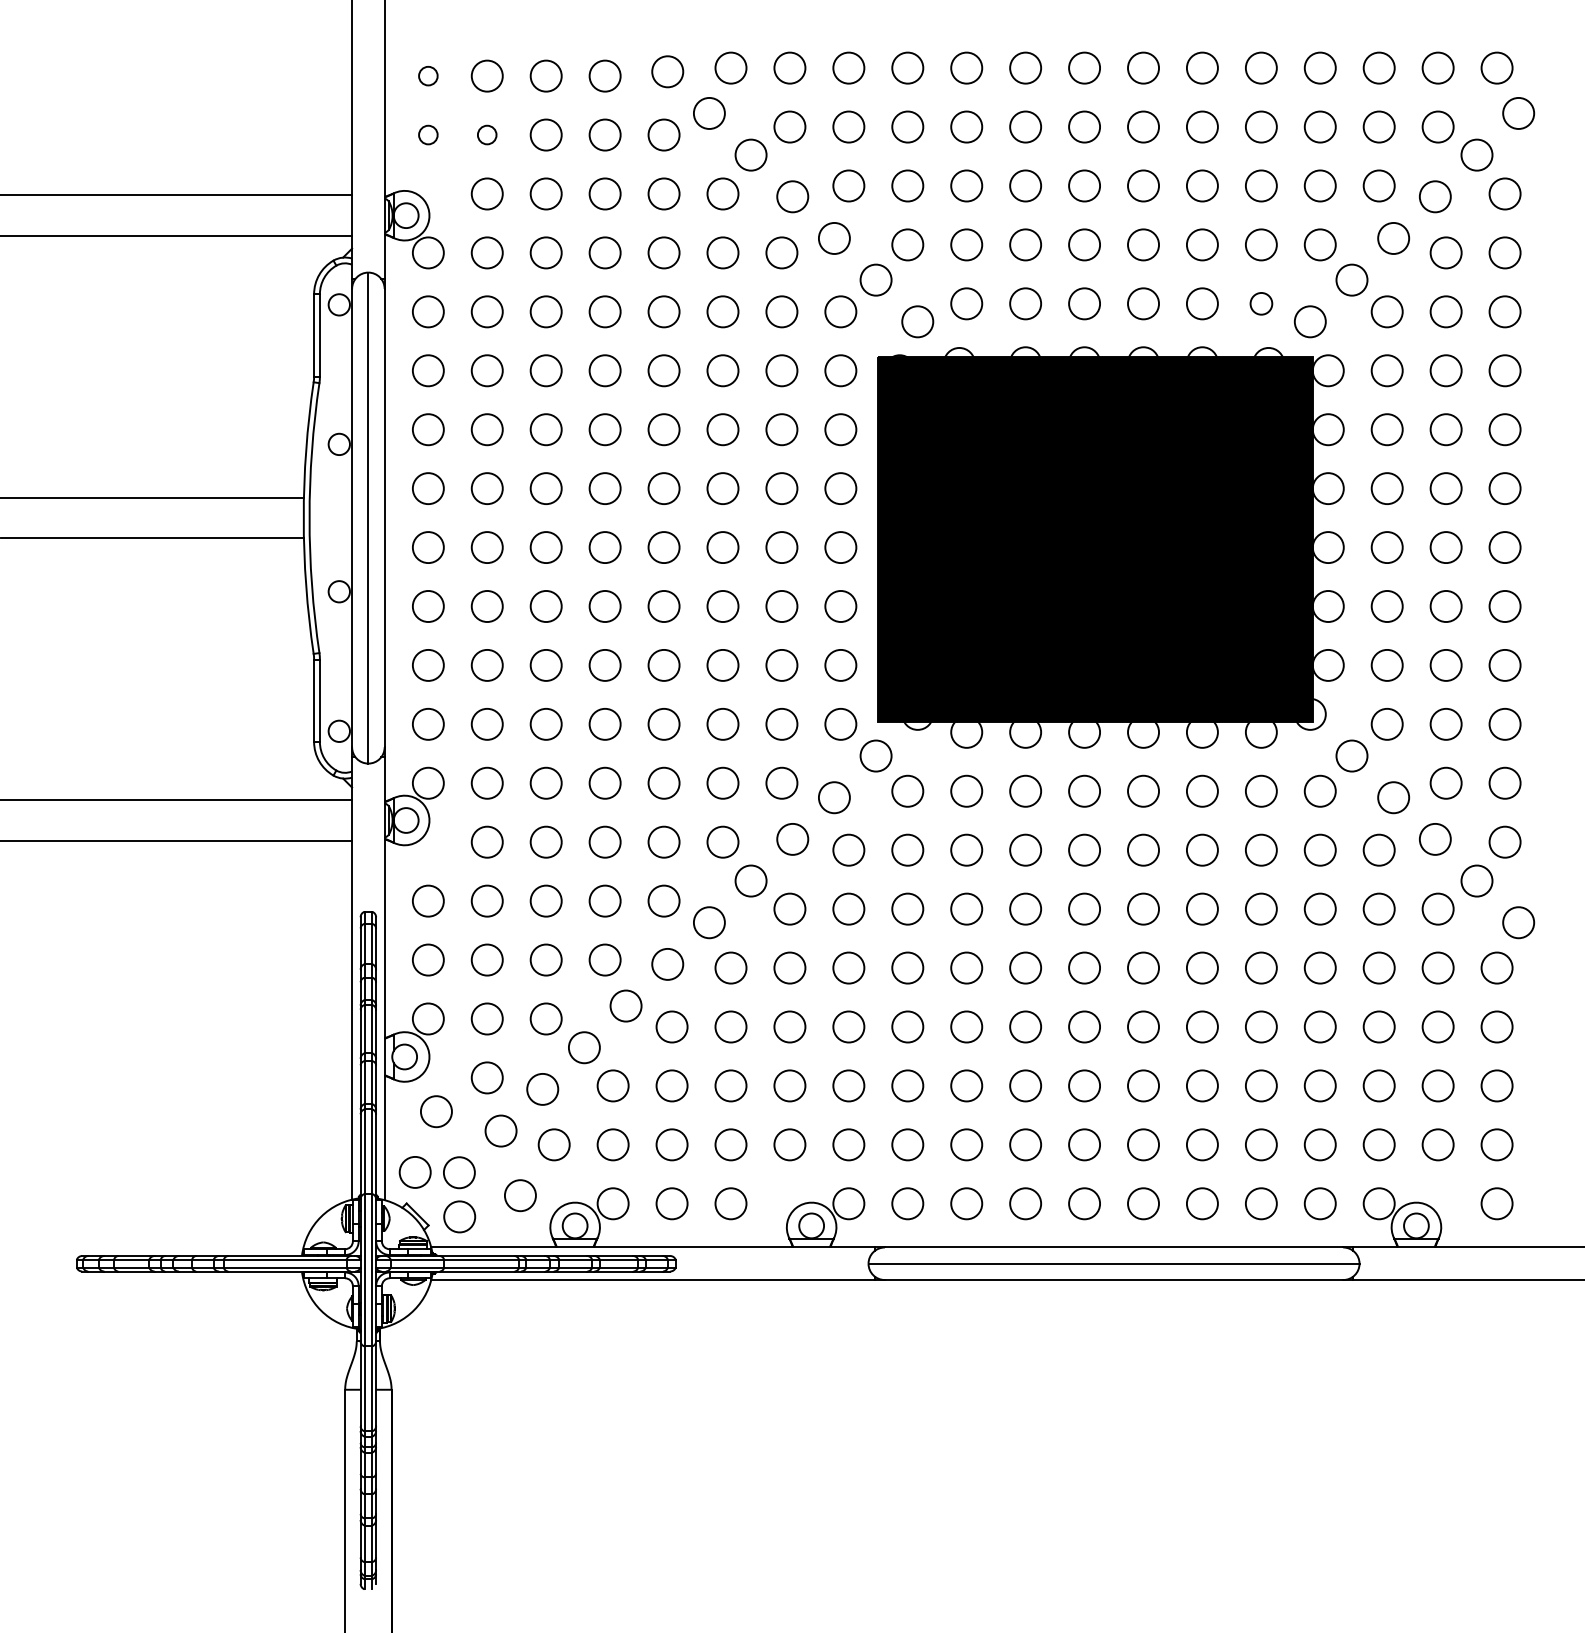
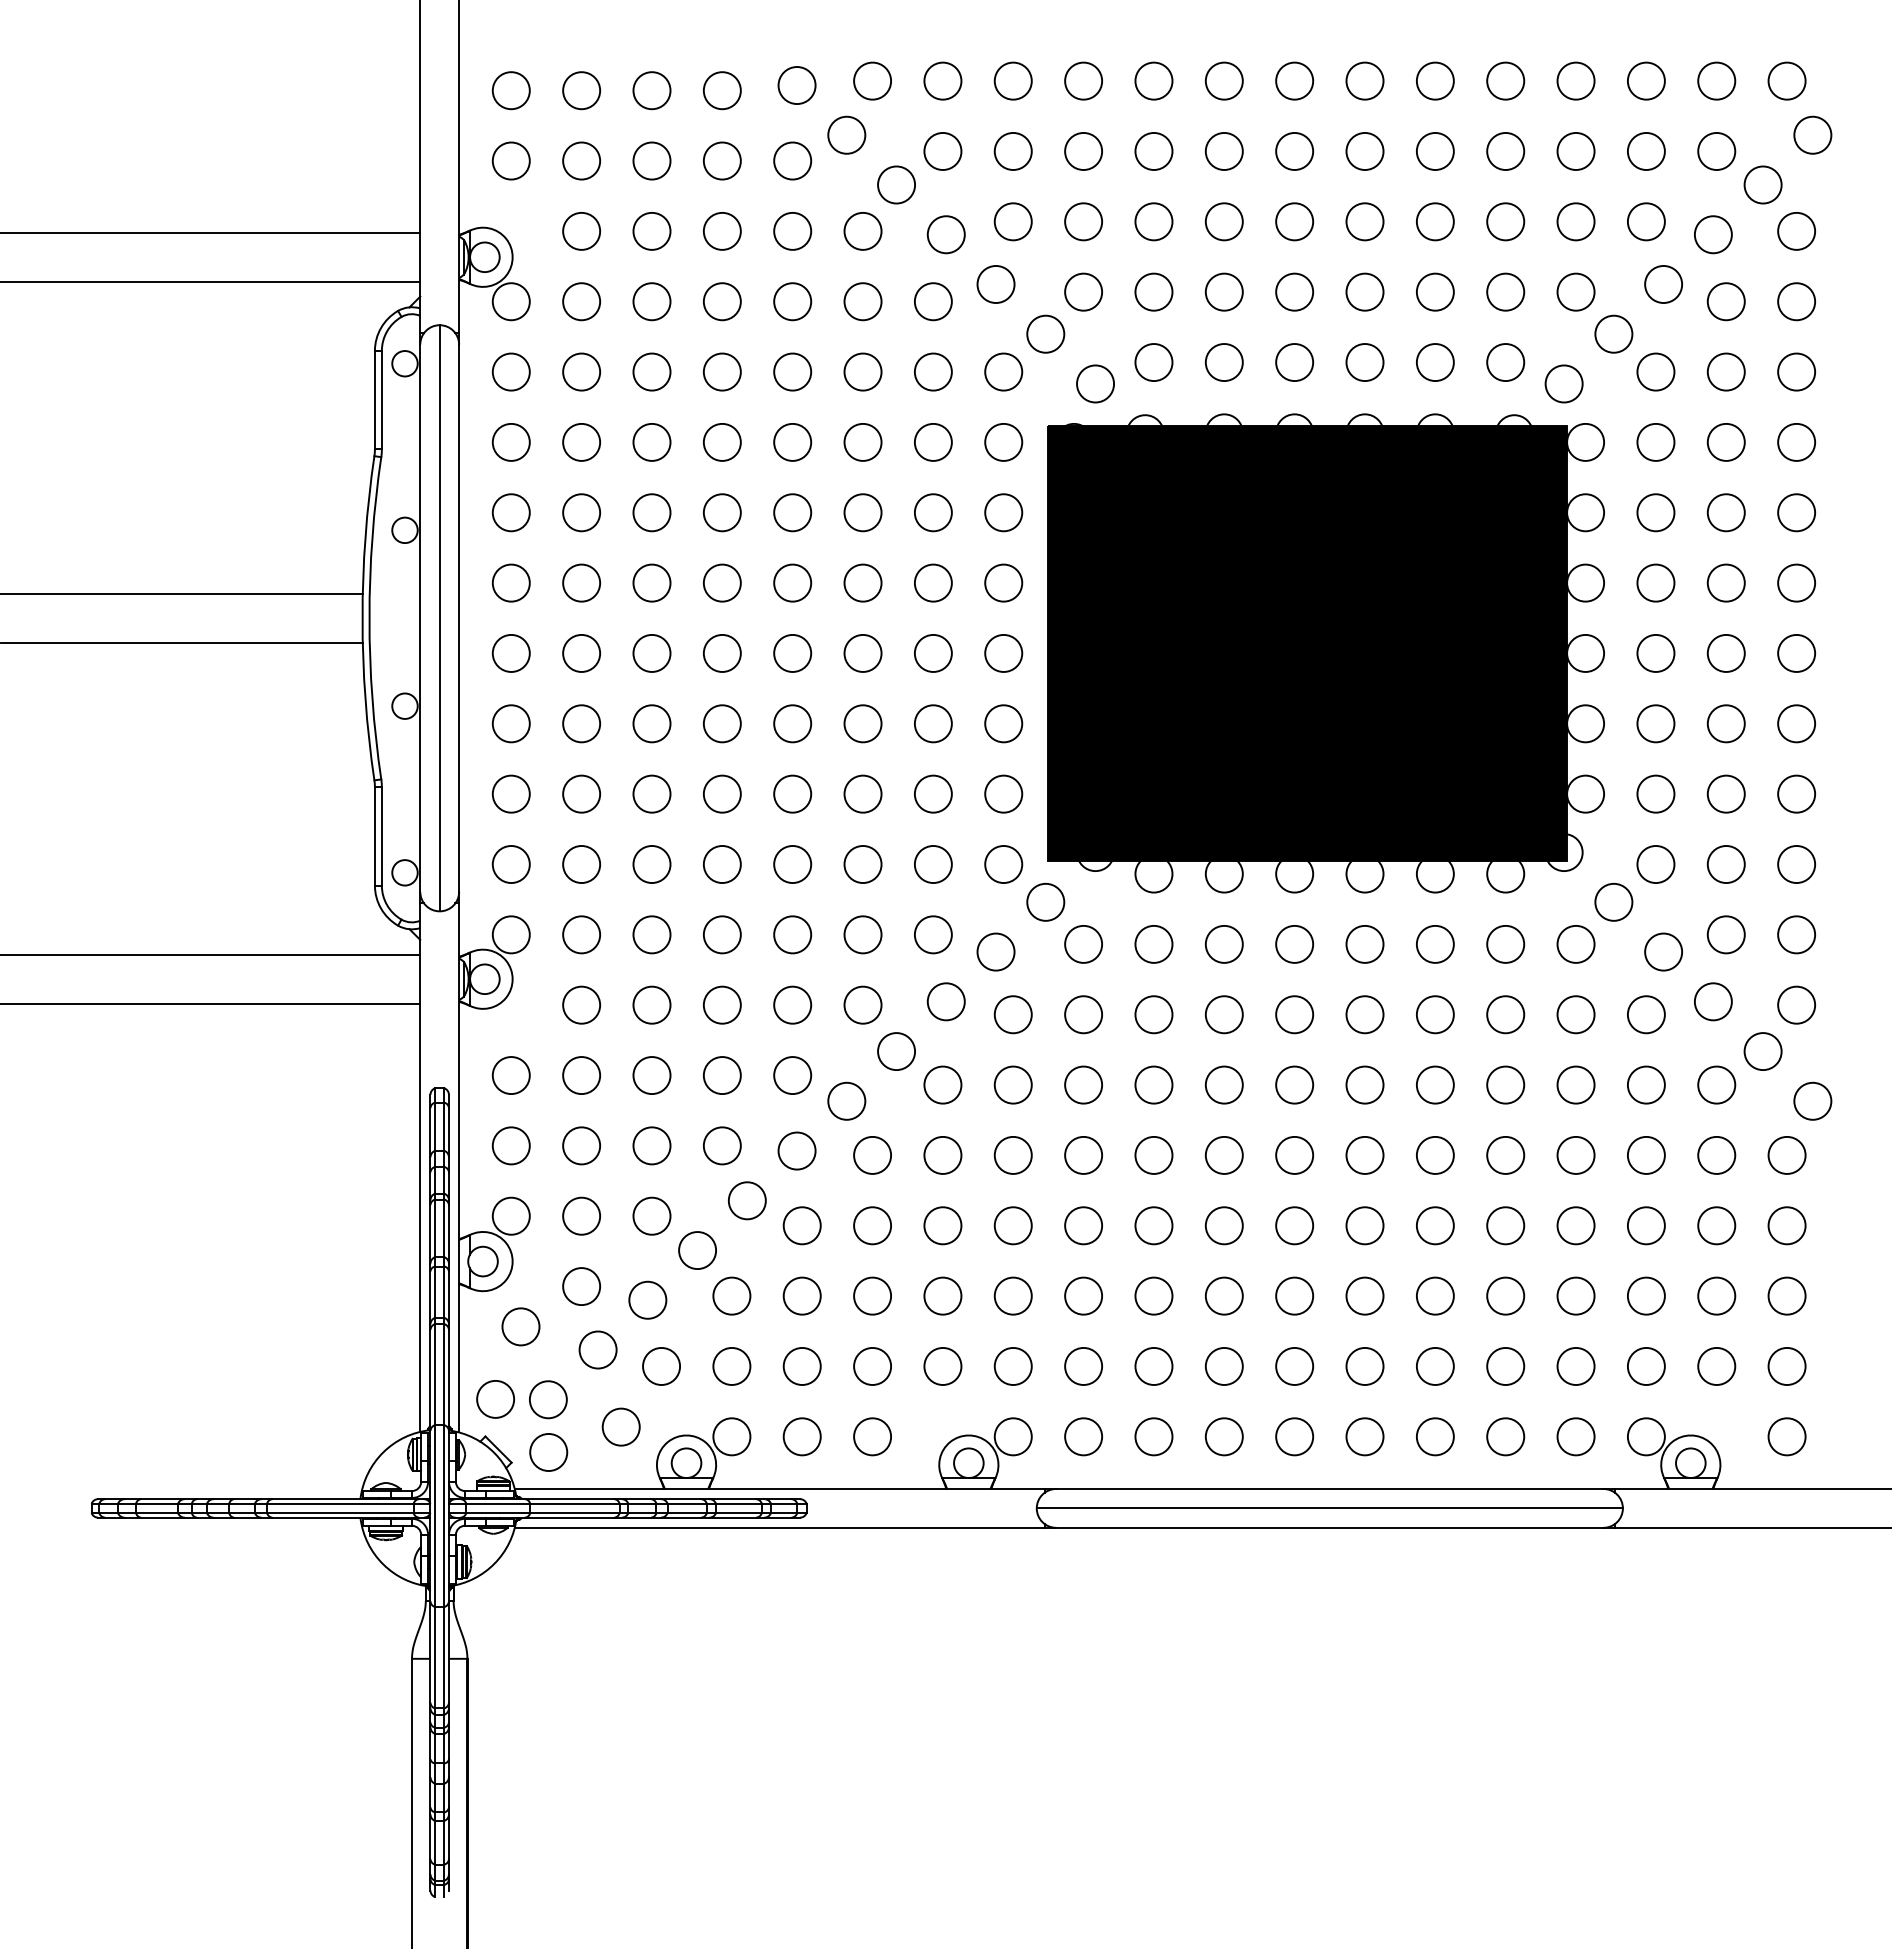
circle: (427, 75) -> (510, 90), size x1.67
circle: (427, 134) -> (510, 160), size x1.67
circle: (487, 134) -> (581, 160), size x1.67
circle: (1261, 303) -> (1505, 362), size x1.43

